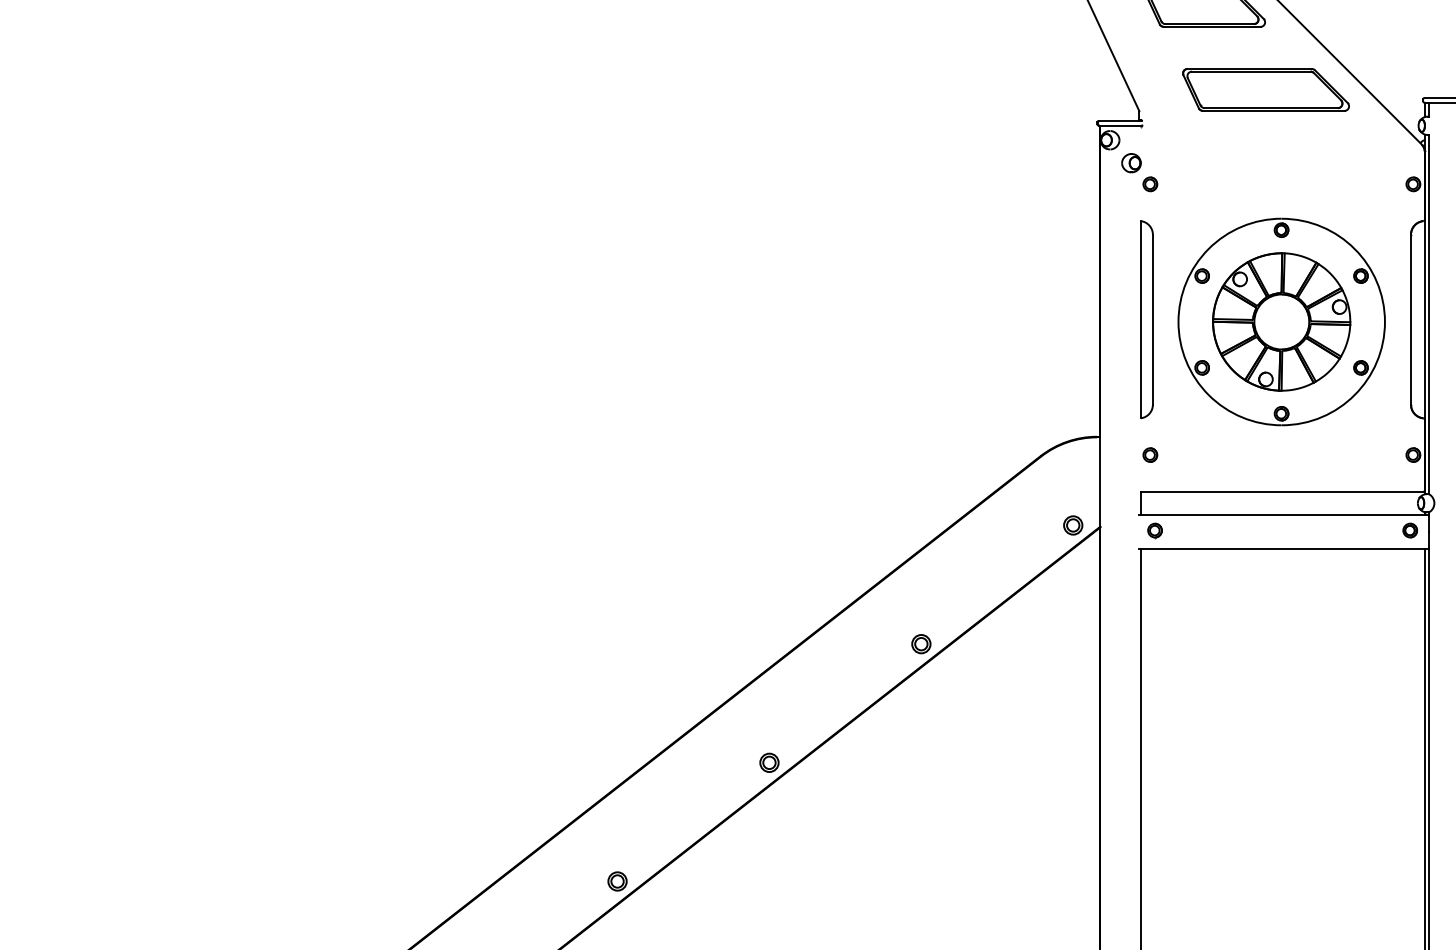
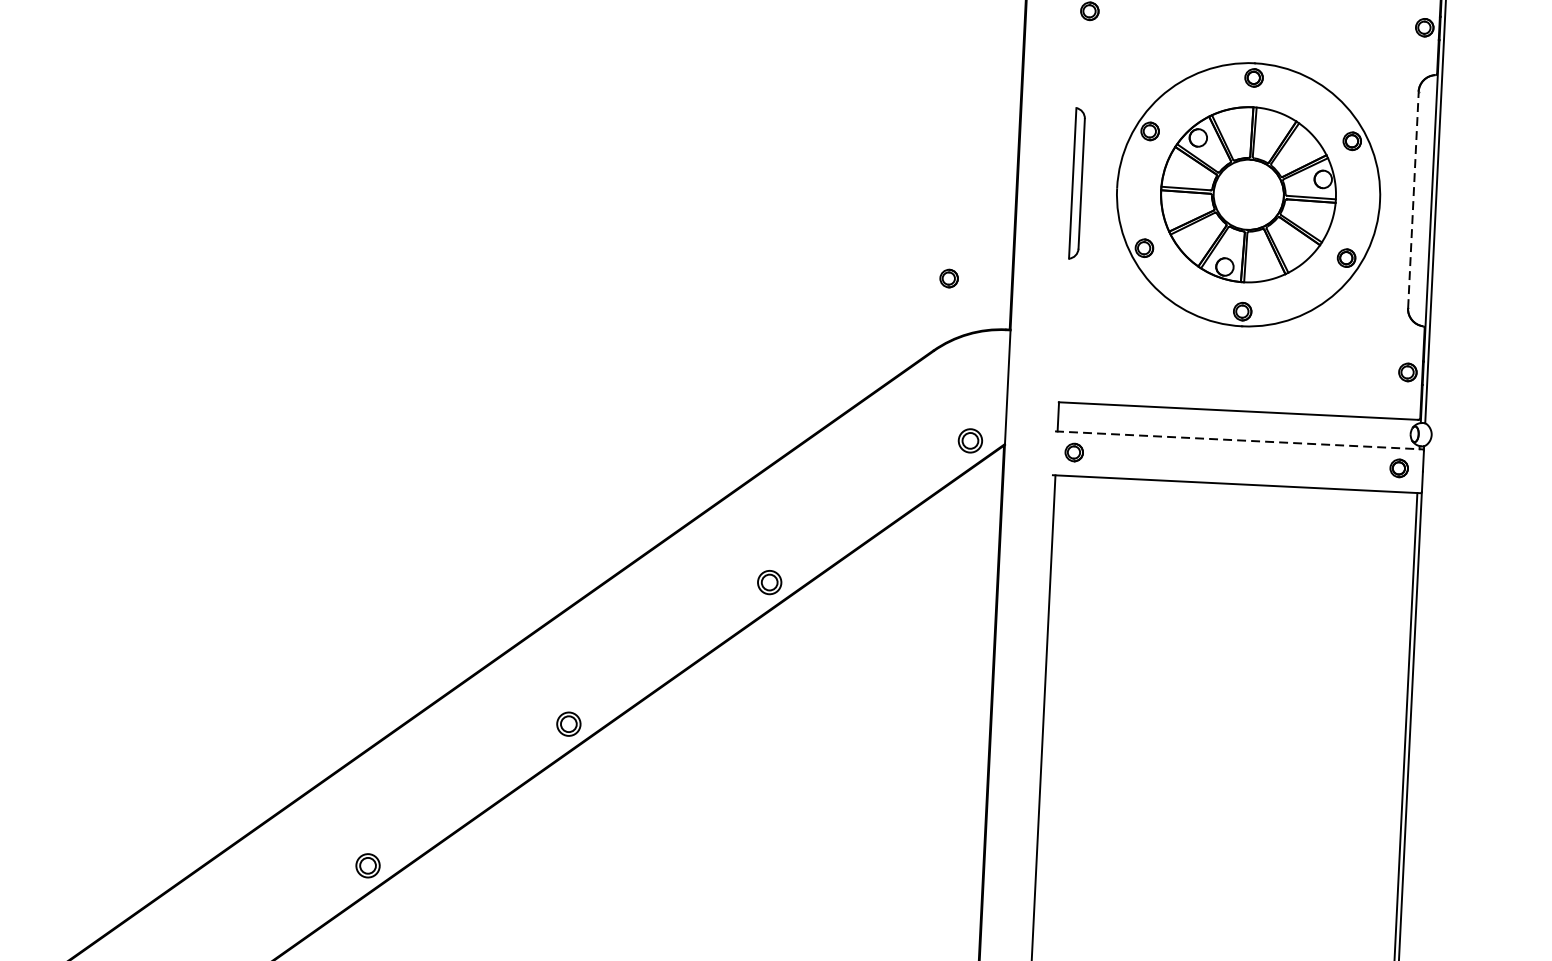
part: (1146, 319) -> (1076, 183), size x0.6
line: (1411, 319) -> (1413, 199), solid -> dashed
part: (1150, 454) -> (949, 277), moved
line: (1283, 514) -> (1238, 440), solid -> dashed

